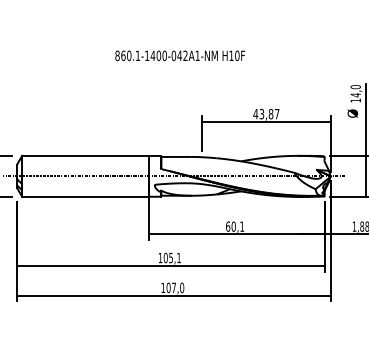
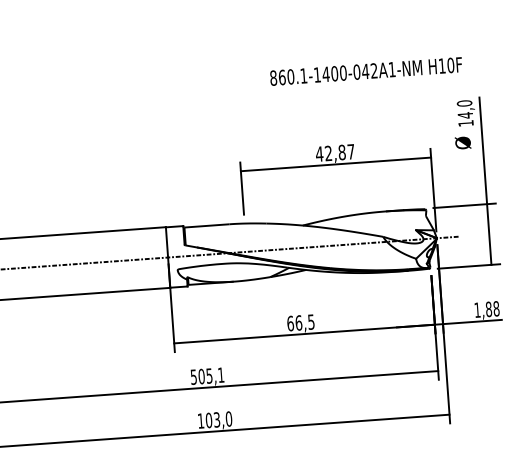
text: (179, 55) -> (365, 71), moved
text: (261, 114) -> (328, 154), 43,87 -> 42,87
text: (238, 226) -> (305, 322), 60,1 -> 66,5
text: (160, 257) -> (193, 376), 105,1 -> 505,1
text: (173, 287) -> (216, 419), 107,0 -> 103,0

